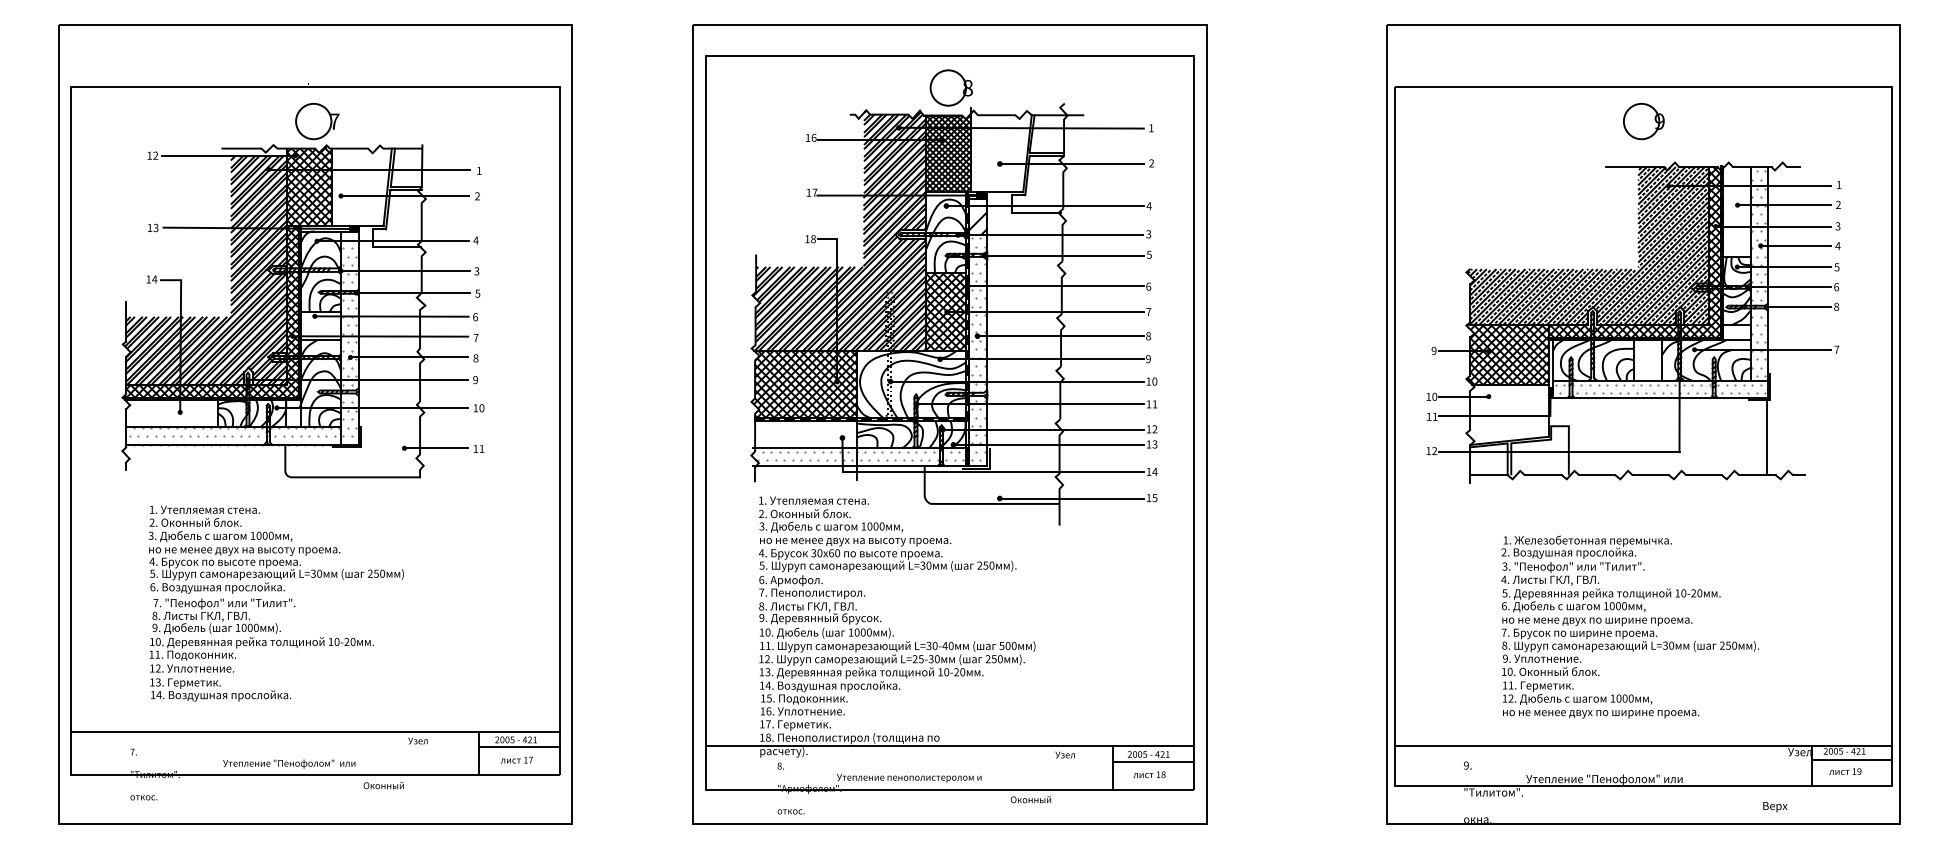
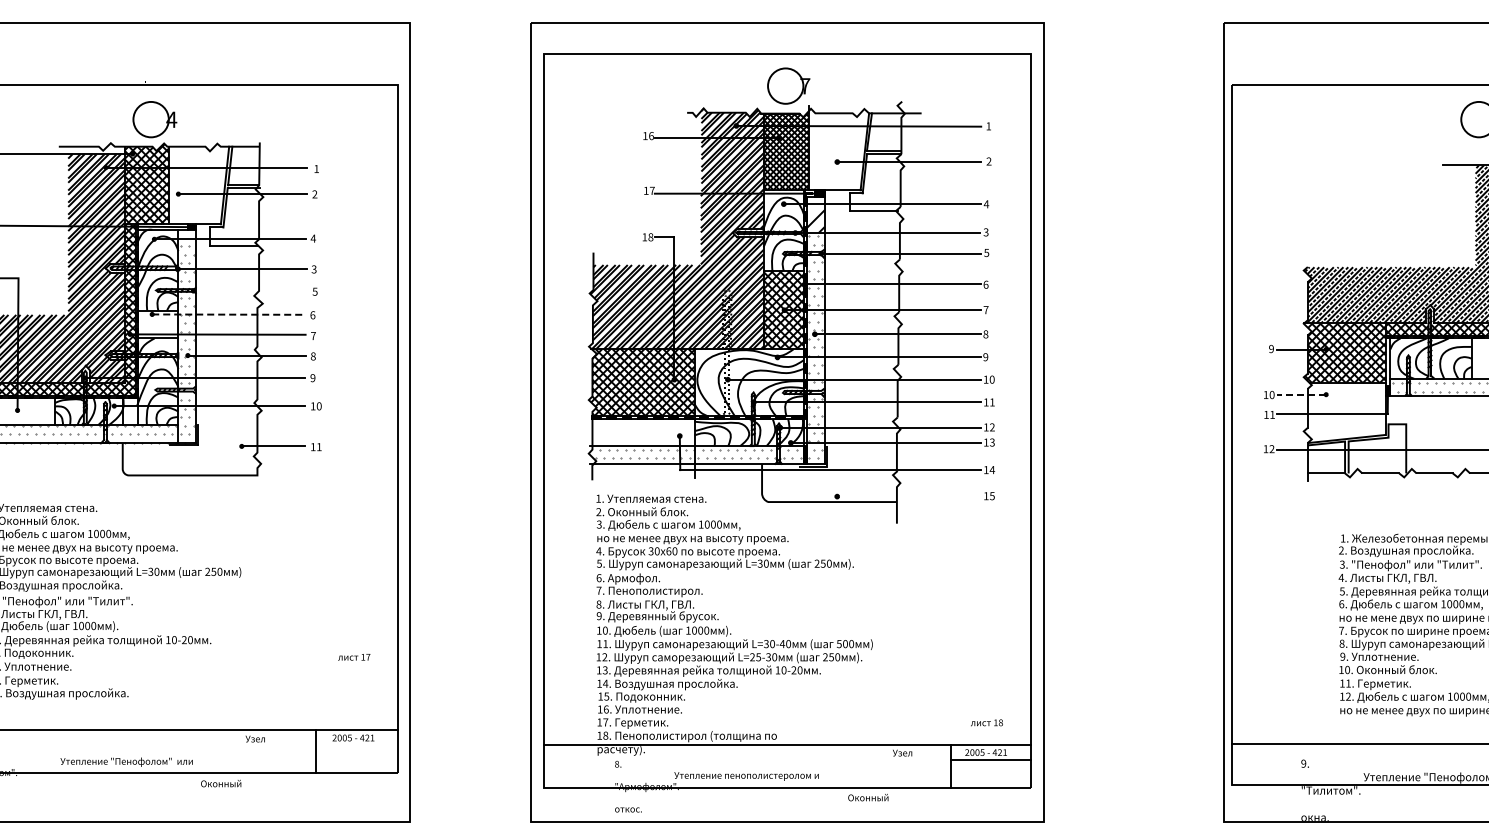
text: (967, 88) -> (804, 86), 8 -> 7
text: (333, 121) -> (170, 119), 7 -> 4
line: (413, 292) -> (250, 290), removed
line: (391, 316) -> (228, 314), solid -> dashed
line: (1463, 396) -> (1300, 394), solid -> dashed
line: (1071, 498) -> (908, 496), removed
line: (519, 746) -> (356, 744), removed
text: (516, 759) -> (353, 656), moved
text: (1149, 774) -> (986, 722), moved

